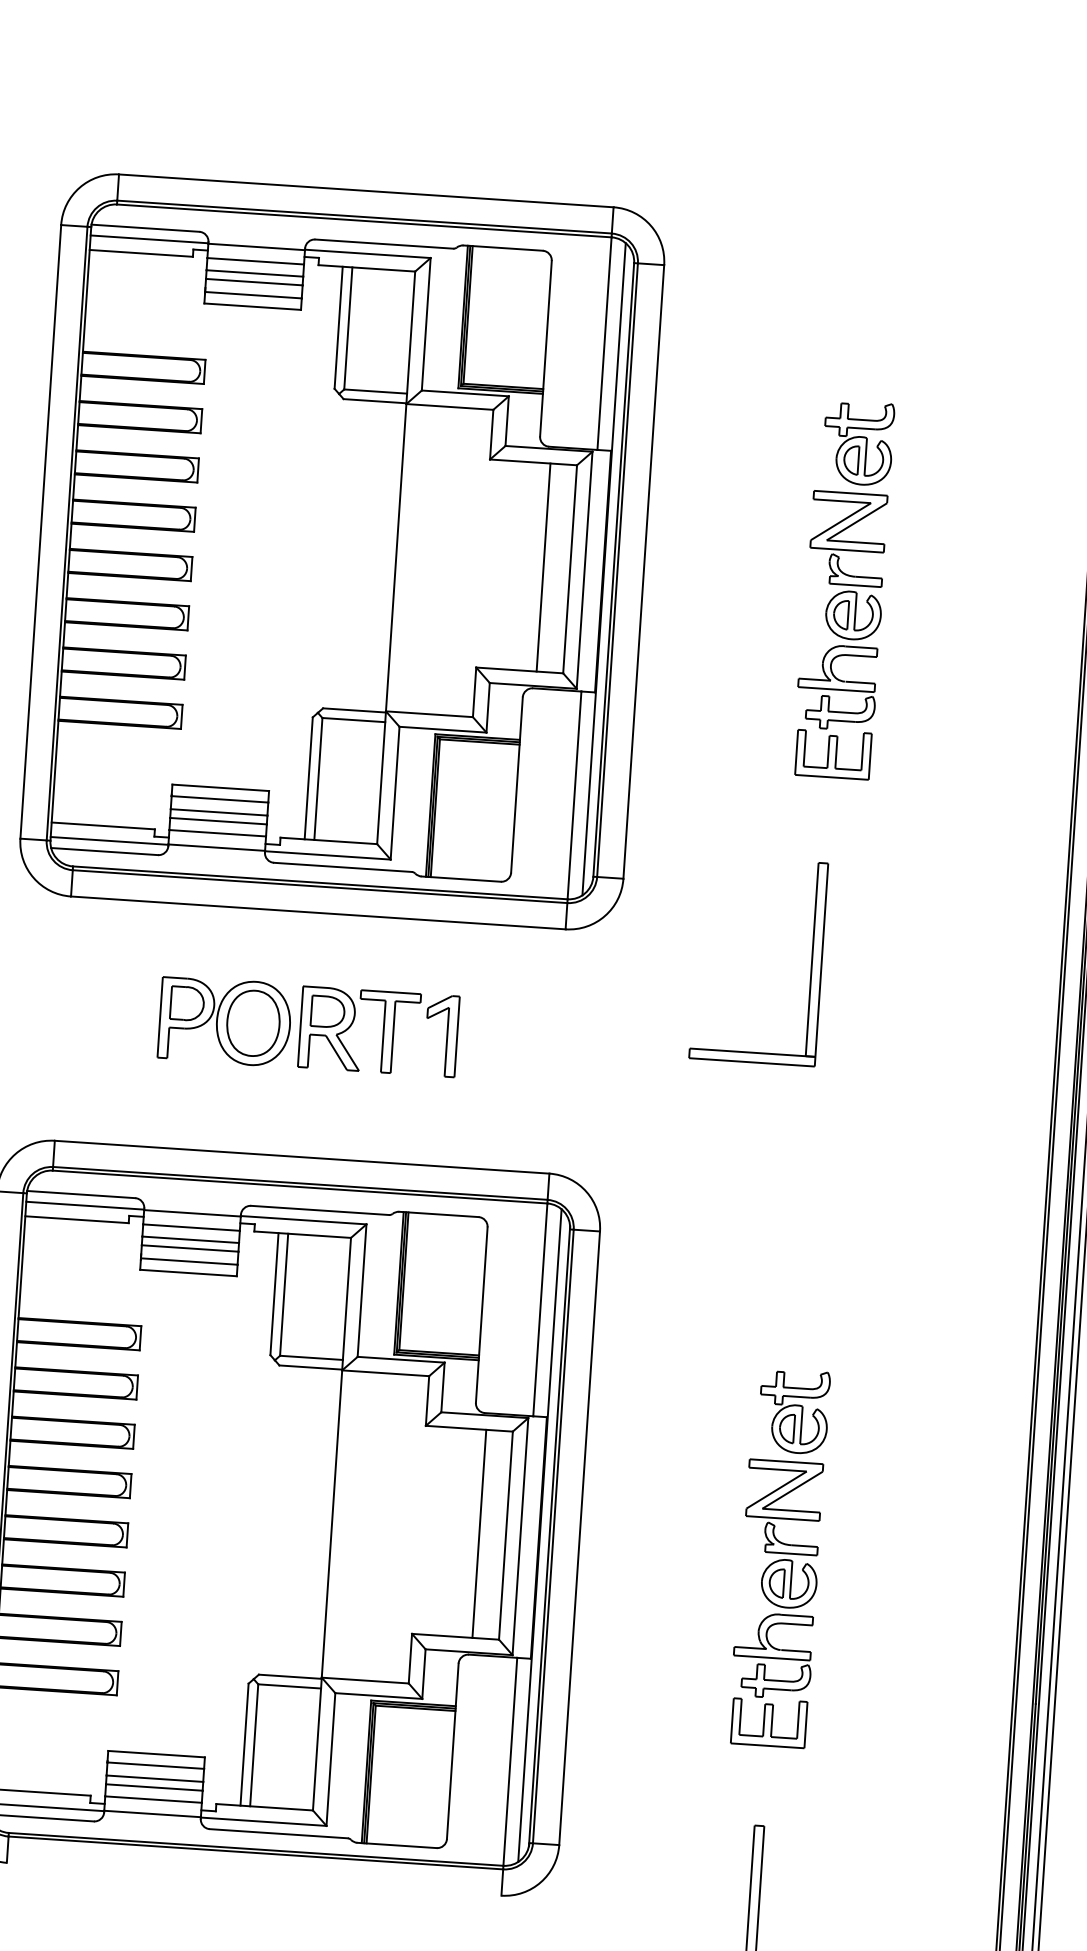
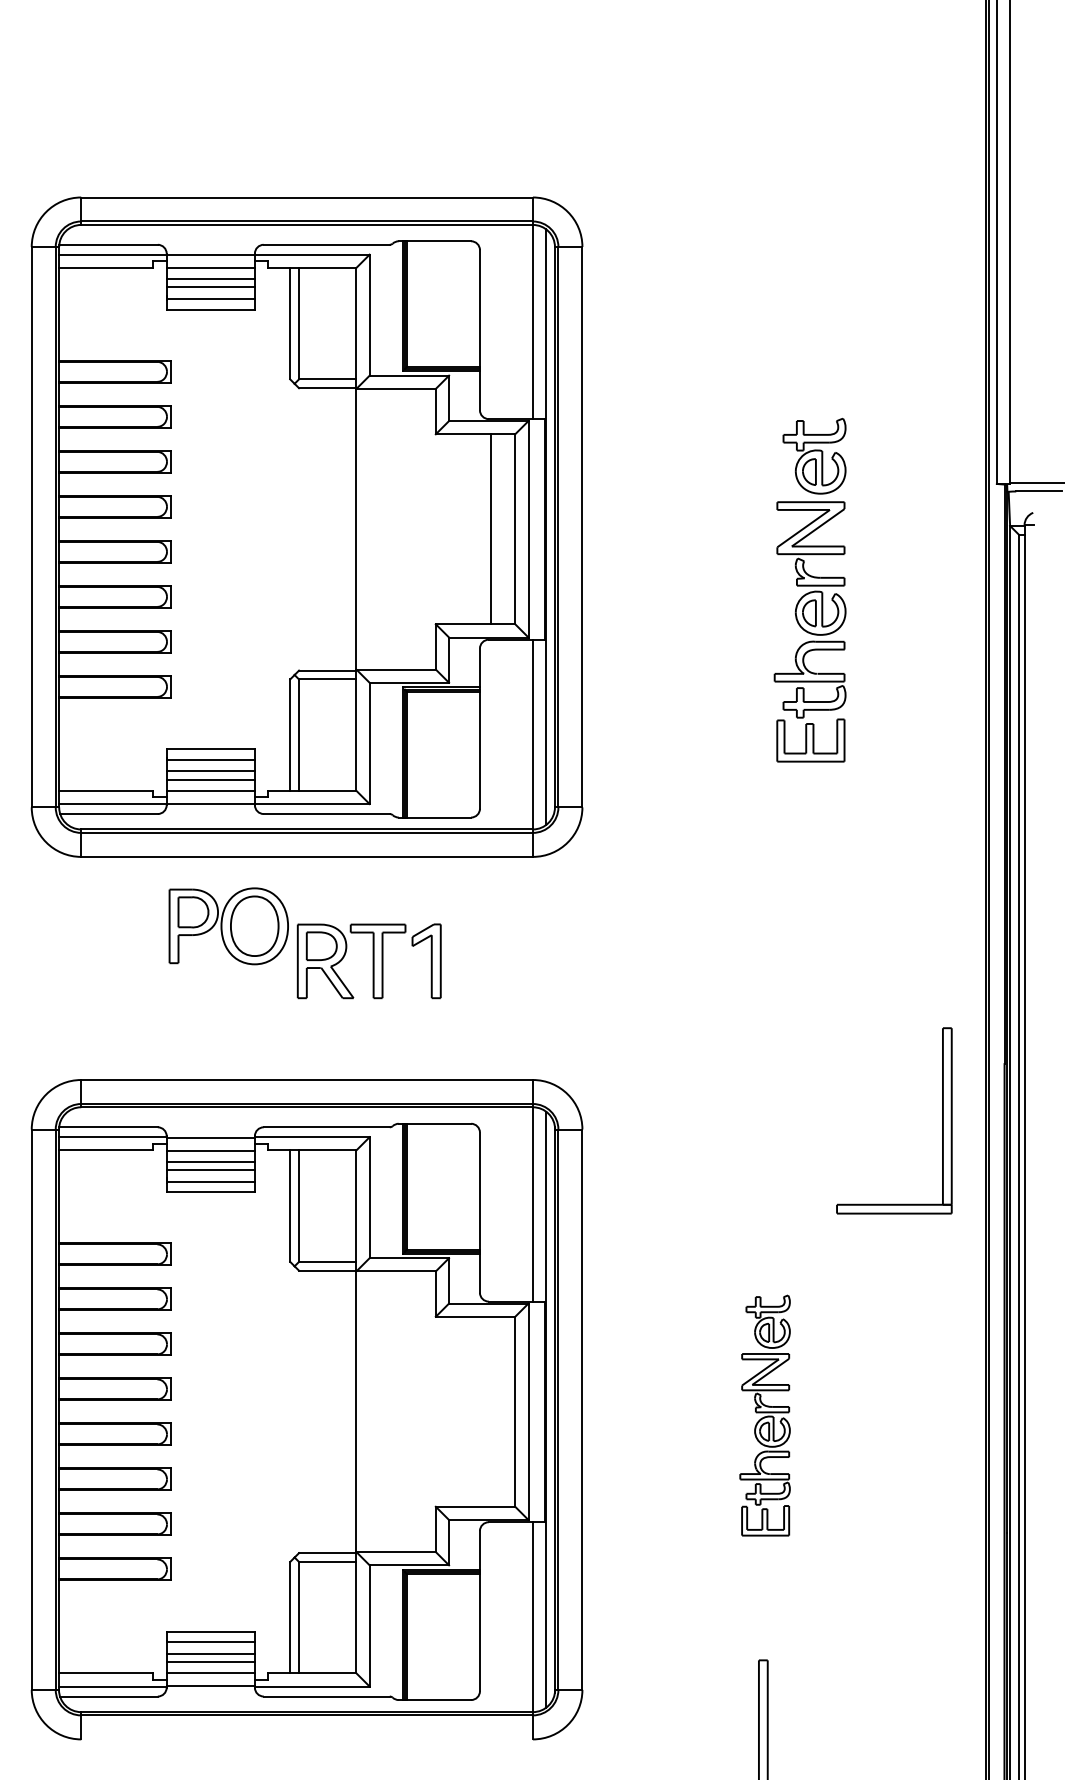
part: (842, 589) -> (809, 590), moved
part: (811, 963) -> (942, 1120), moved
part: (224, 1021) -> (228, 926), moved
line: (479, 1533) -> (491, 1411), removed
part: (778, 1557) -> (764, 1415), size x0.7

